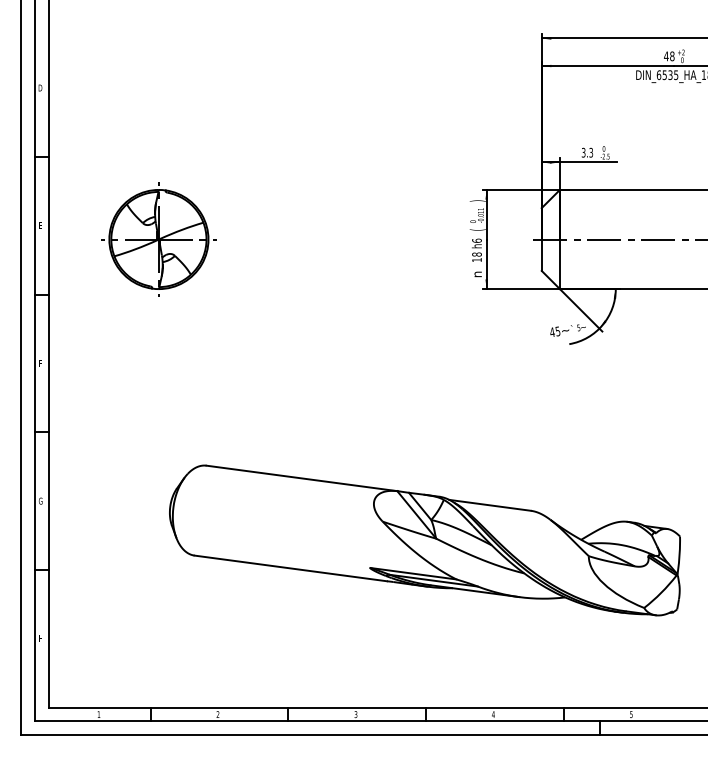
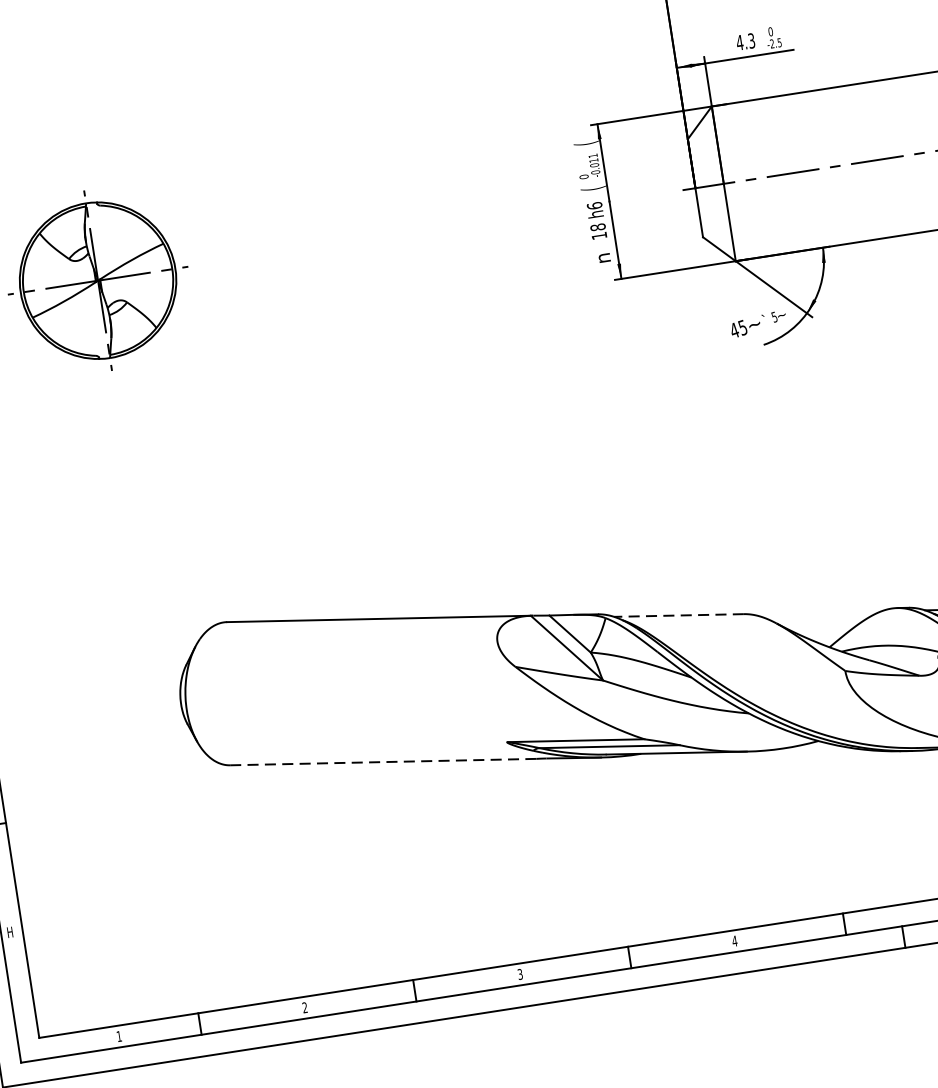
text: (583, 152) -> (739, 42), 3.3 -> 4.3
text: (477, 200) -> (585, 142), ) -> (
line: (489, 505) -> (678, 615), solid -> dashed
line: (290, 568) -> (382, 762), solid -> dashed

